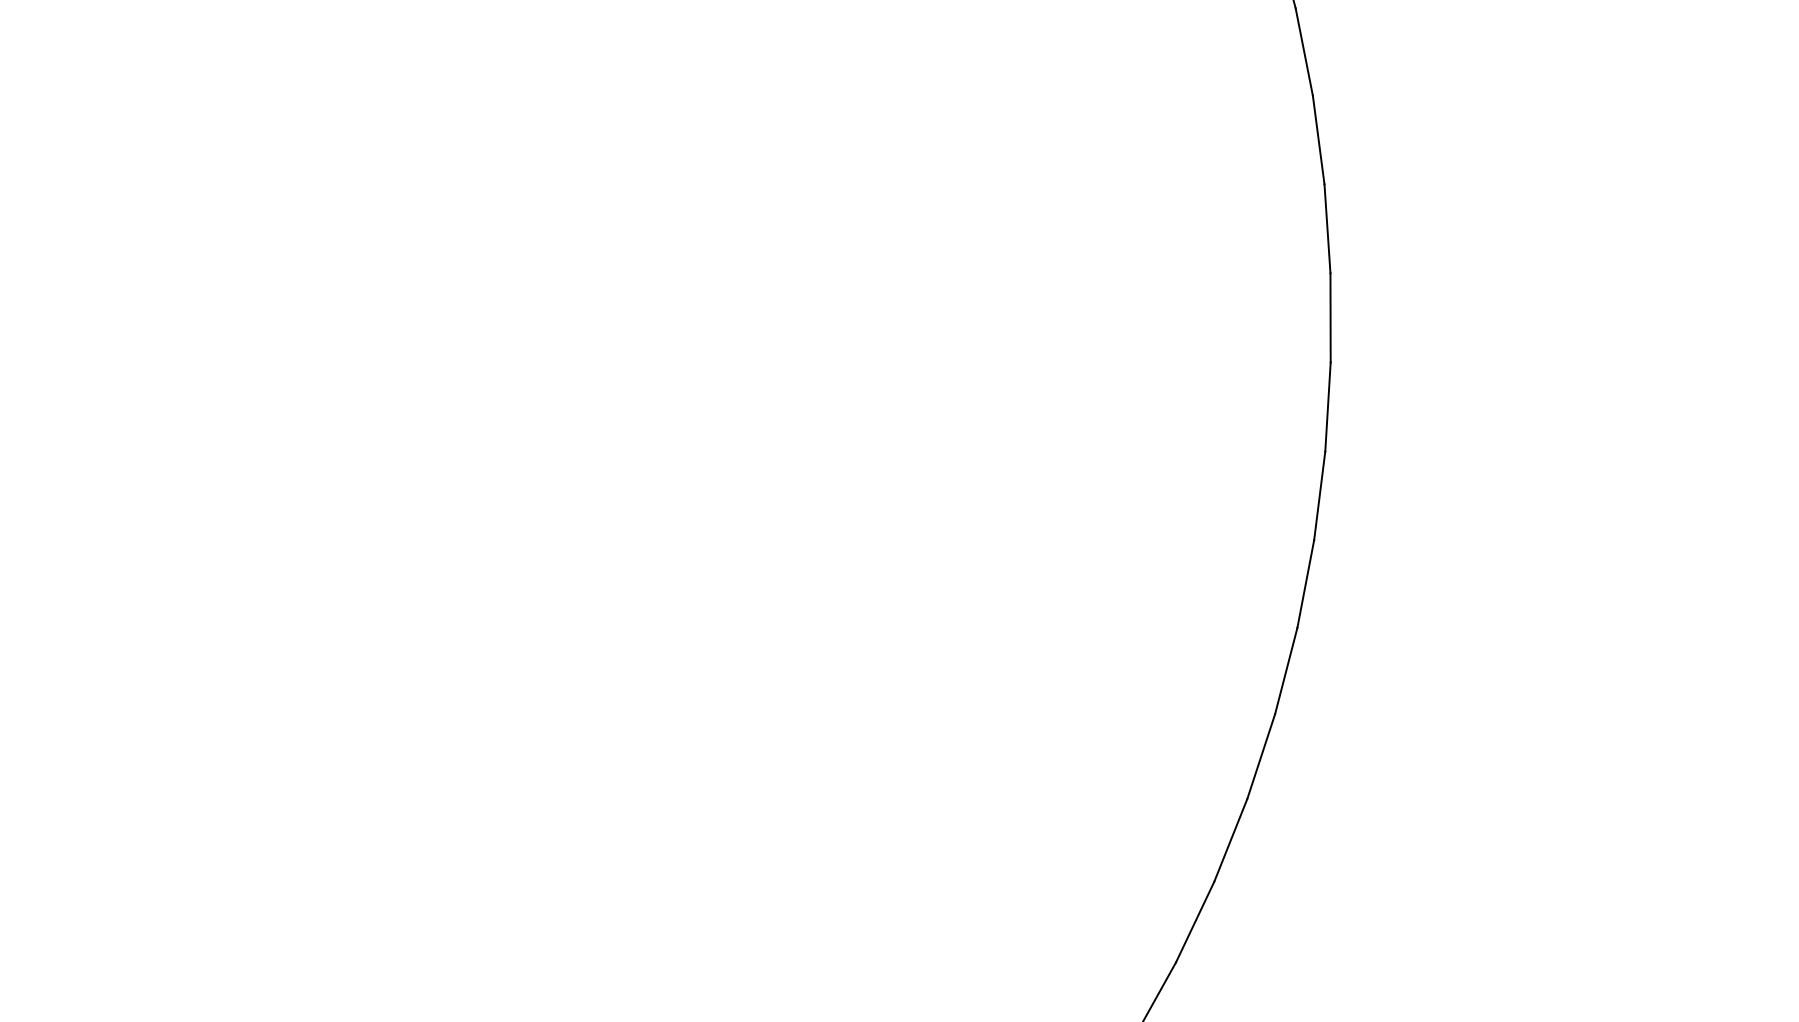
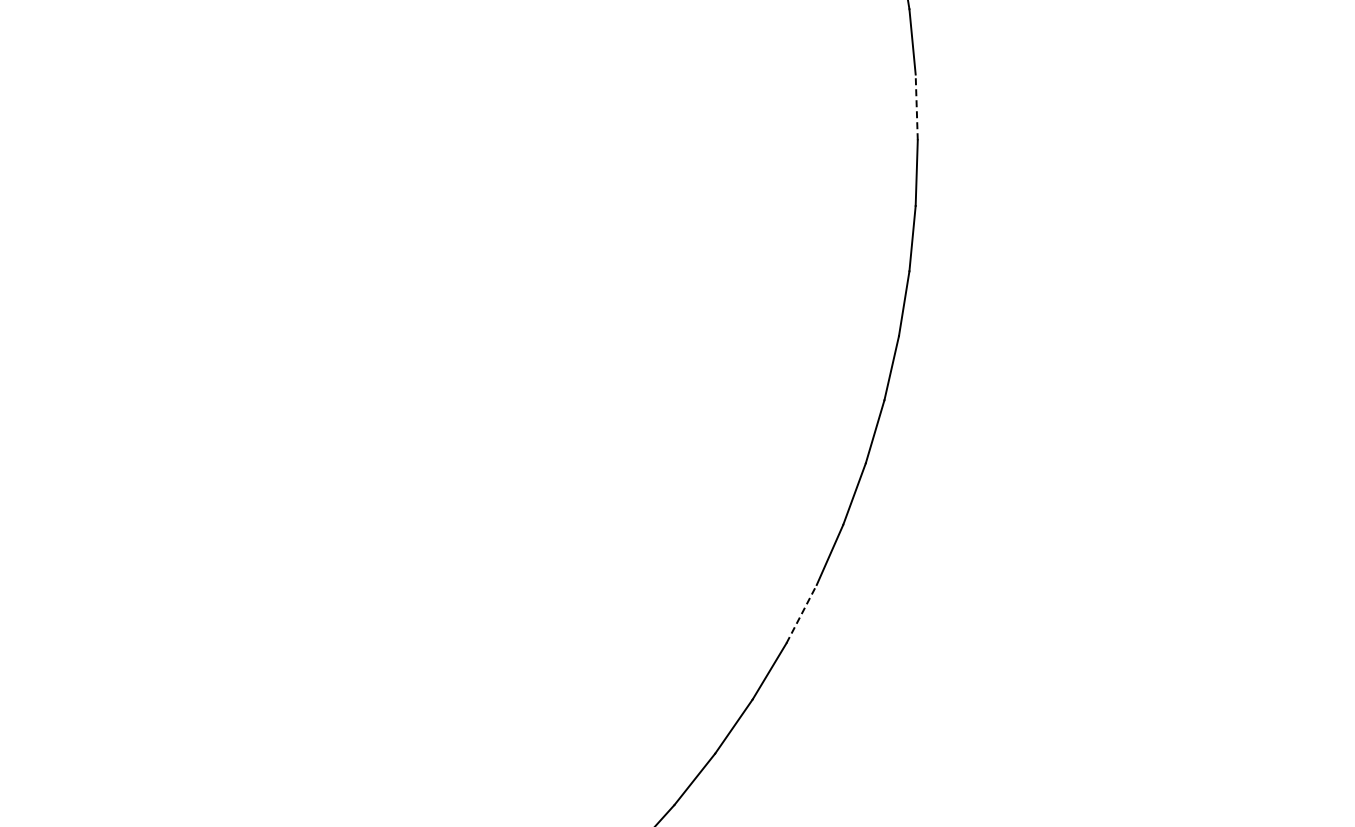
line: (1303, 52) -> (916, 107), solid -> dashed
line: (1261, 757) -> (801, 614), solid -> dashed

